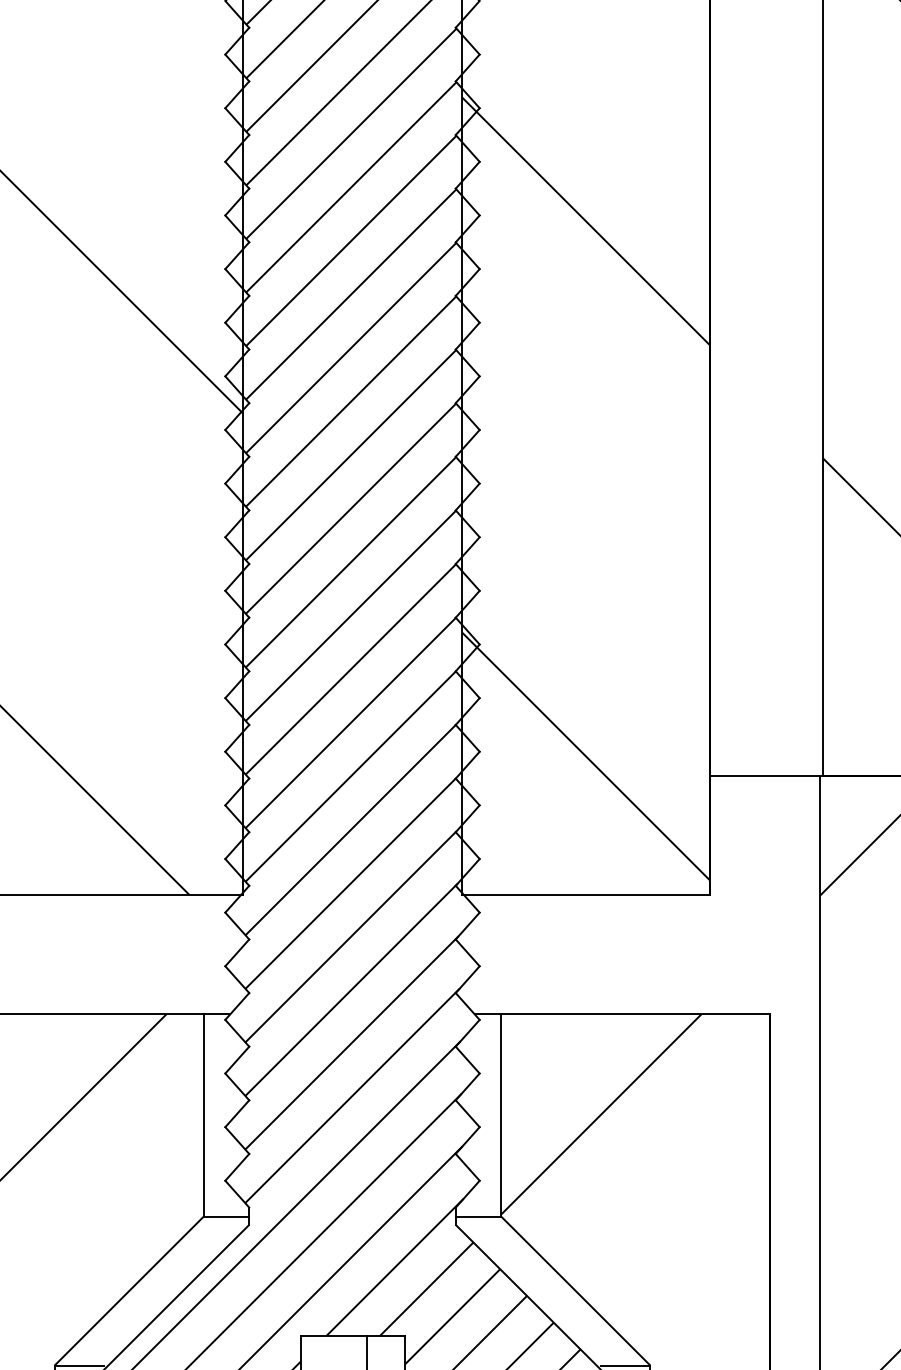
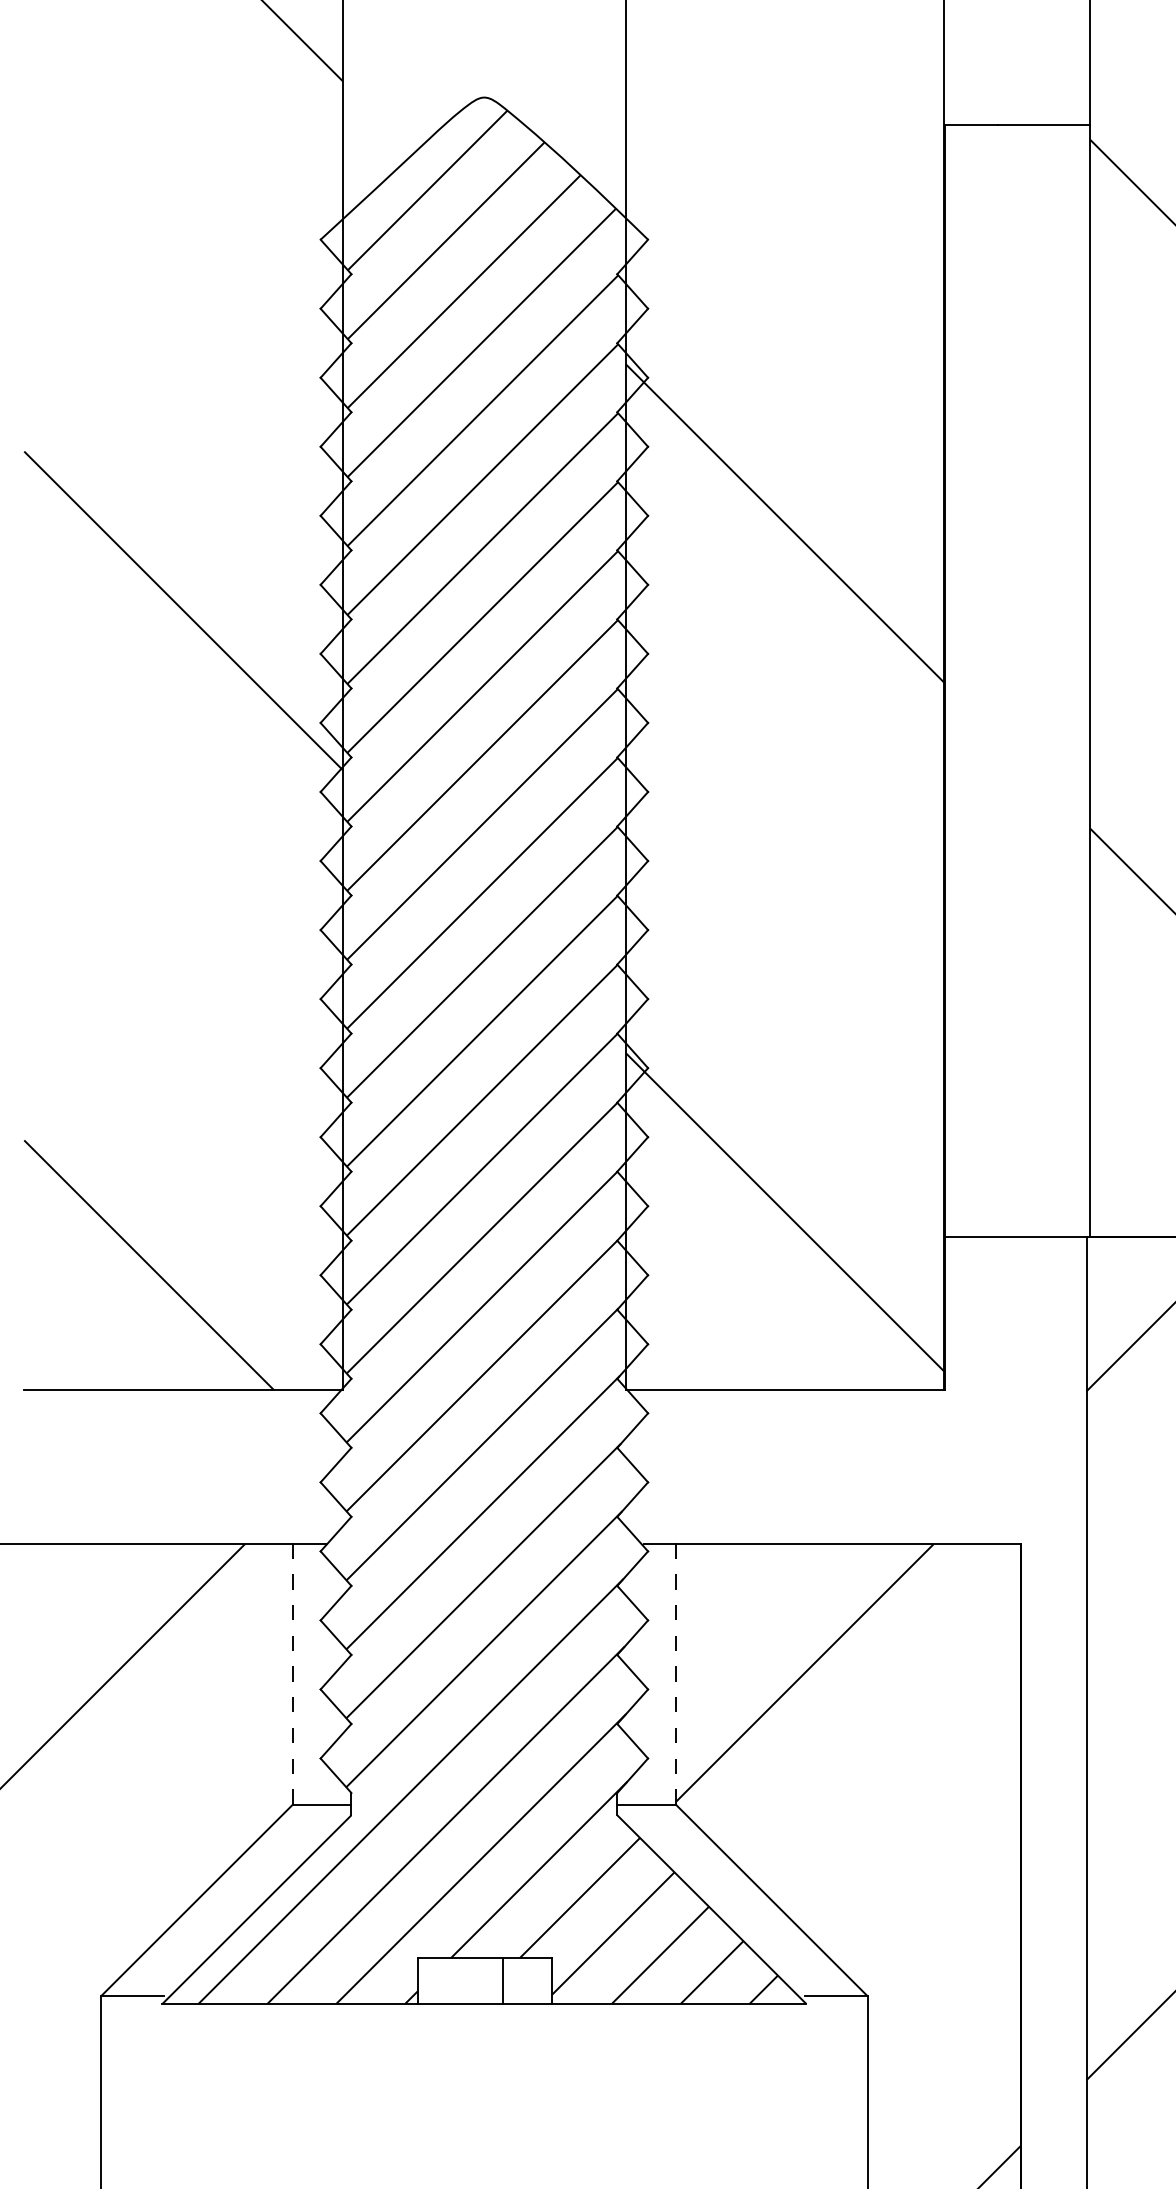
line: (203, 1114) -> (292, 1673), solid -> dashed
line: (500, 1115) -> (675, 1674), solid -> dashed

